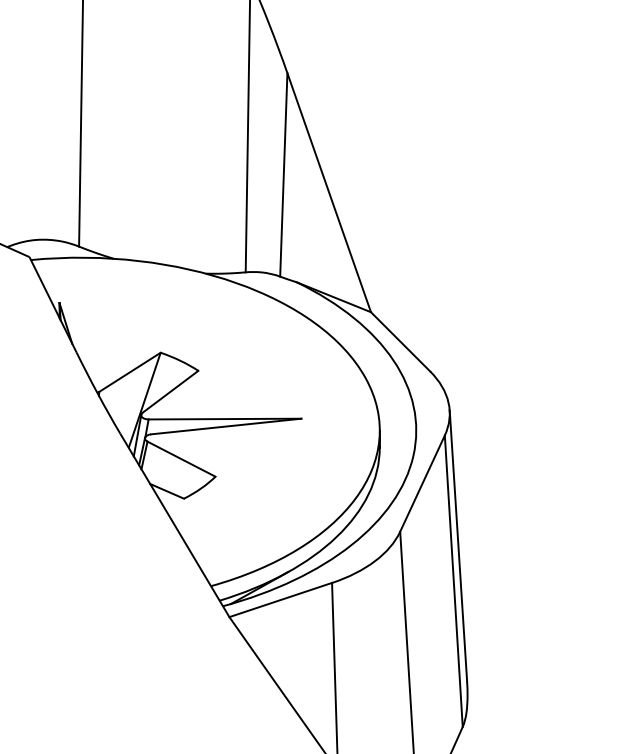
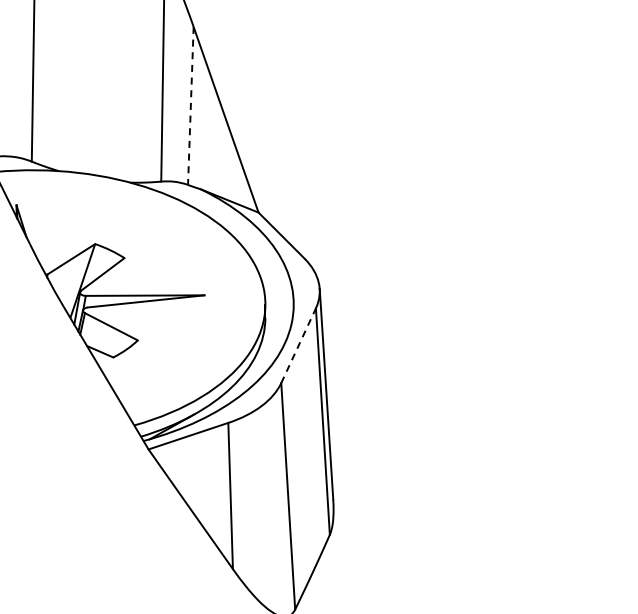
line: (283, 175) -> (190, 106), solid -> dashed
line: (422, 483) -> (298, 345), solid -> dashed

